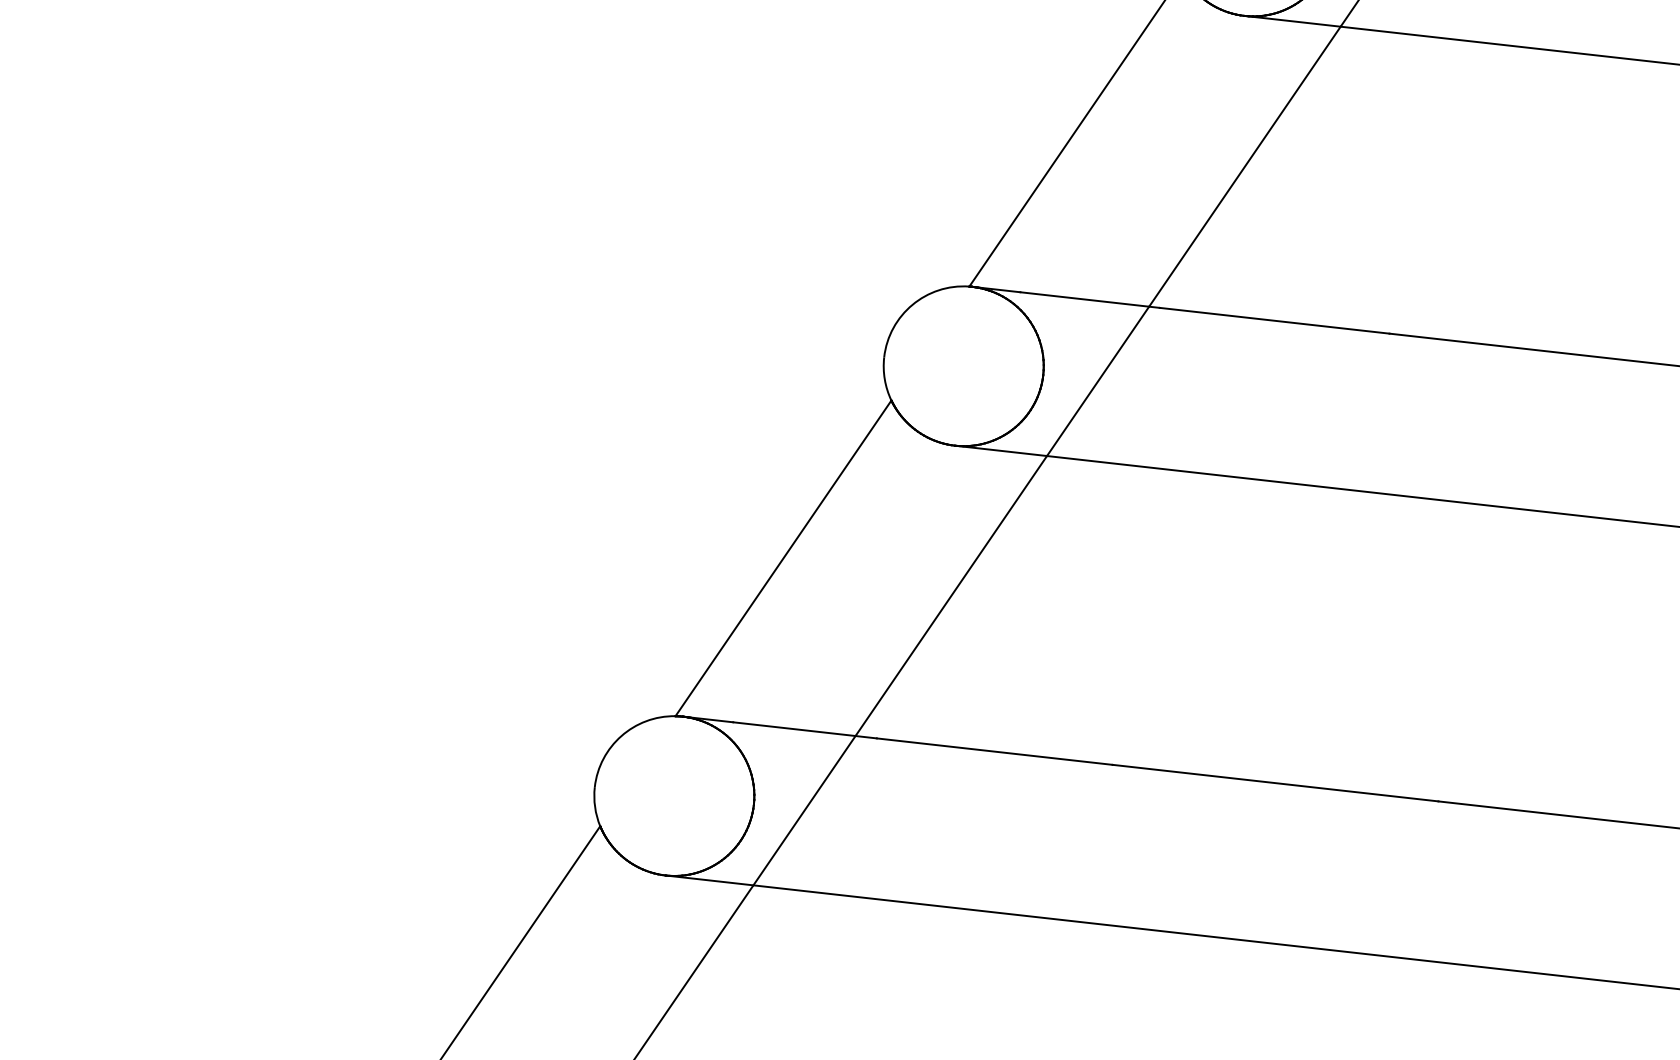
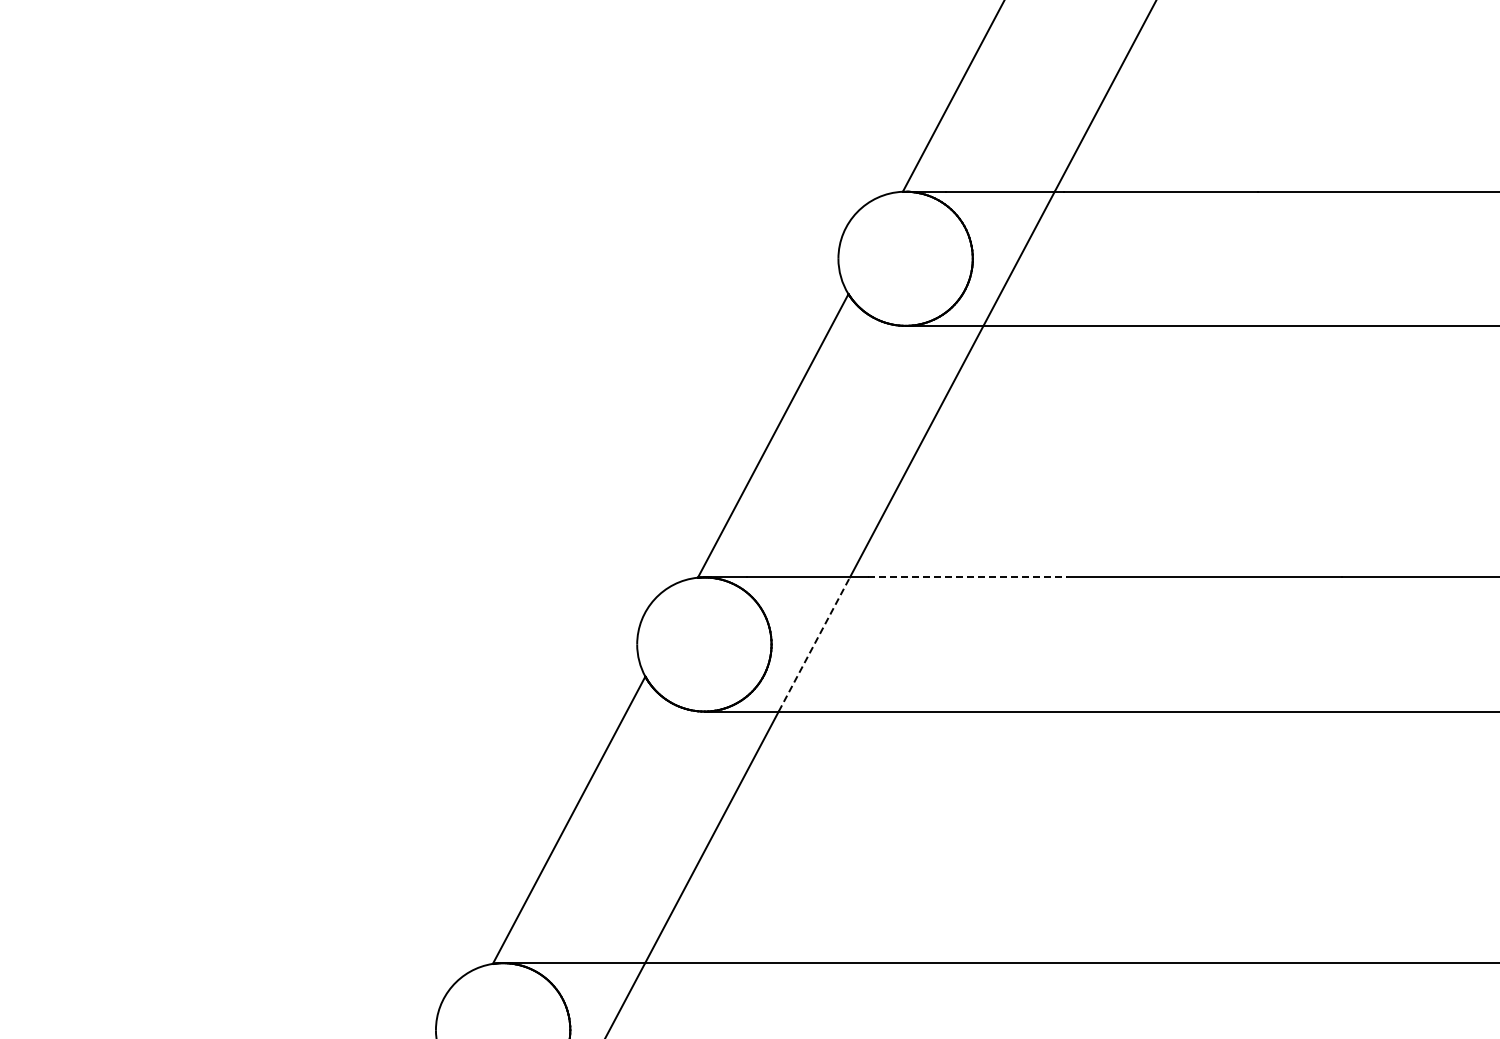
line: (994, 751) -> (967, 577), solid -> dashed
line: (804, 810) -> (814, 644), solid -> dashed

